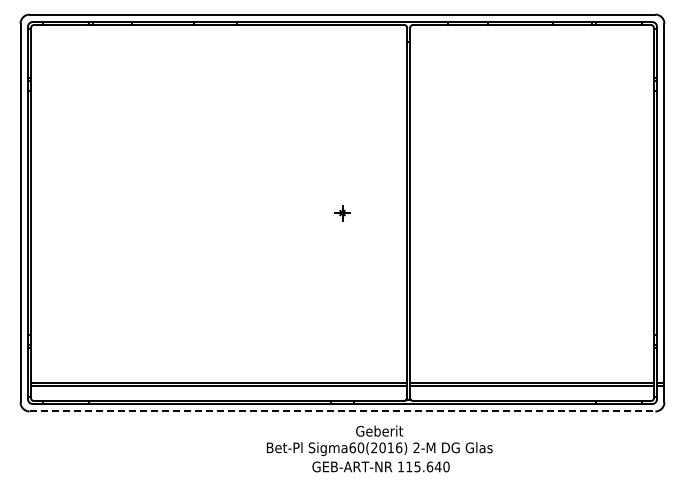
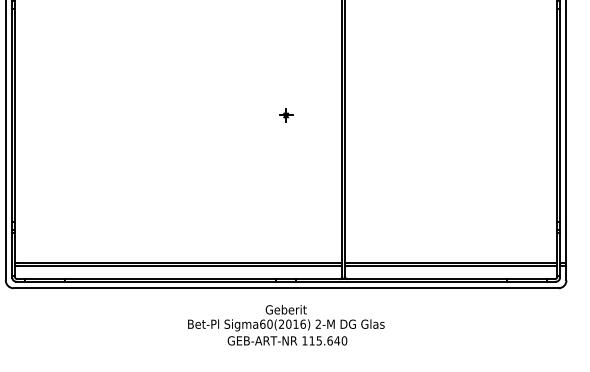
line: (342, 411) -> (286, 288), dashed -> solid
text: (379, 448) -> (286, 324), moved

